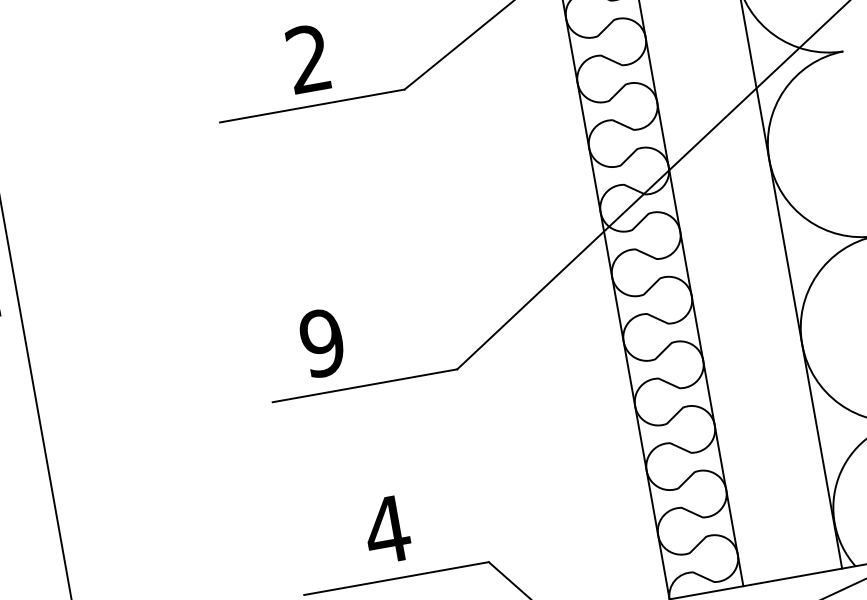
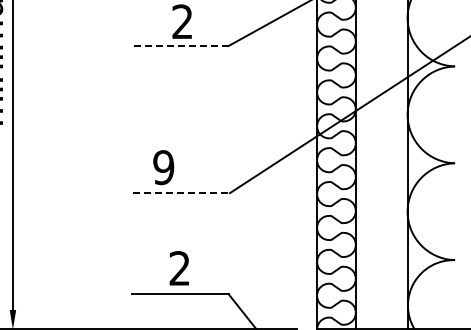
line: (311, 106) -> (179, 46), solid -> dashed
line: (366, 386) -> (182, 193), solid -> dashed
text: (386, 530) -> (179, 268), 4 -> 2

